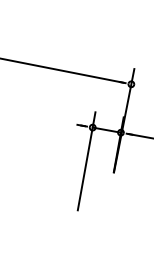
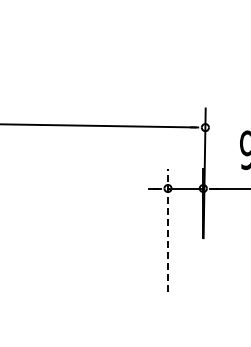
line: (87, 161) -> (168, 230), solid -> dashed

